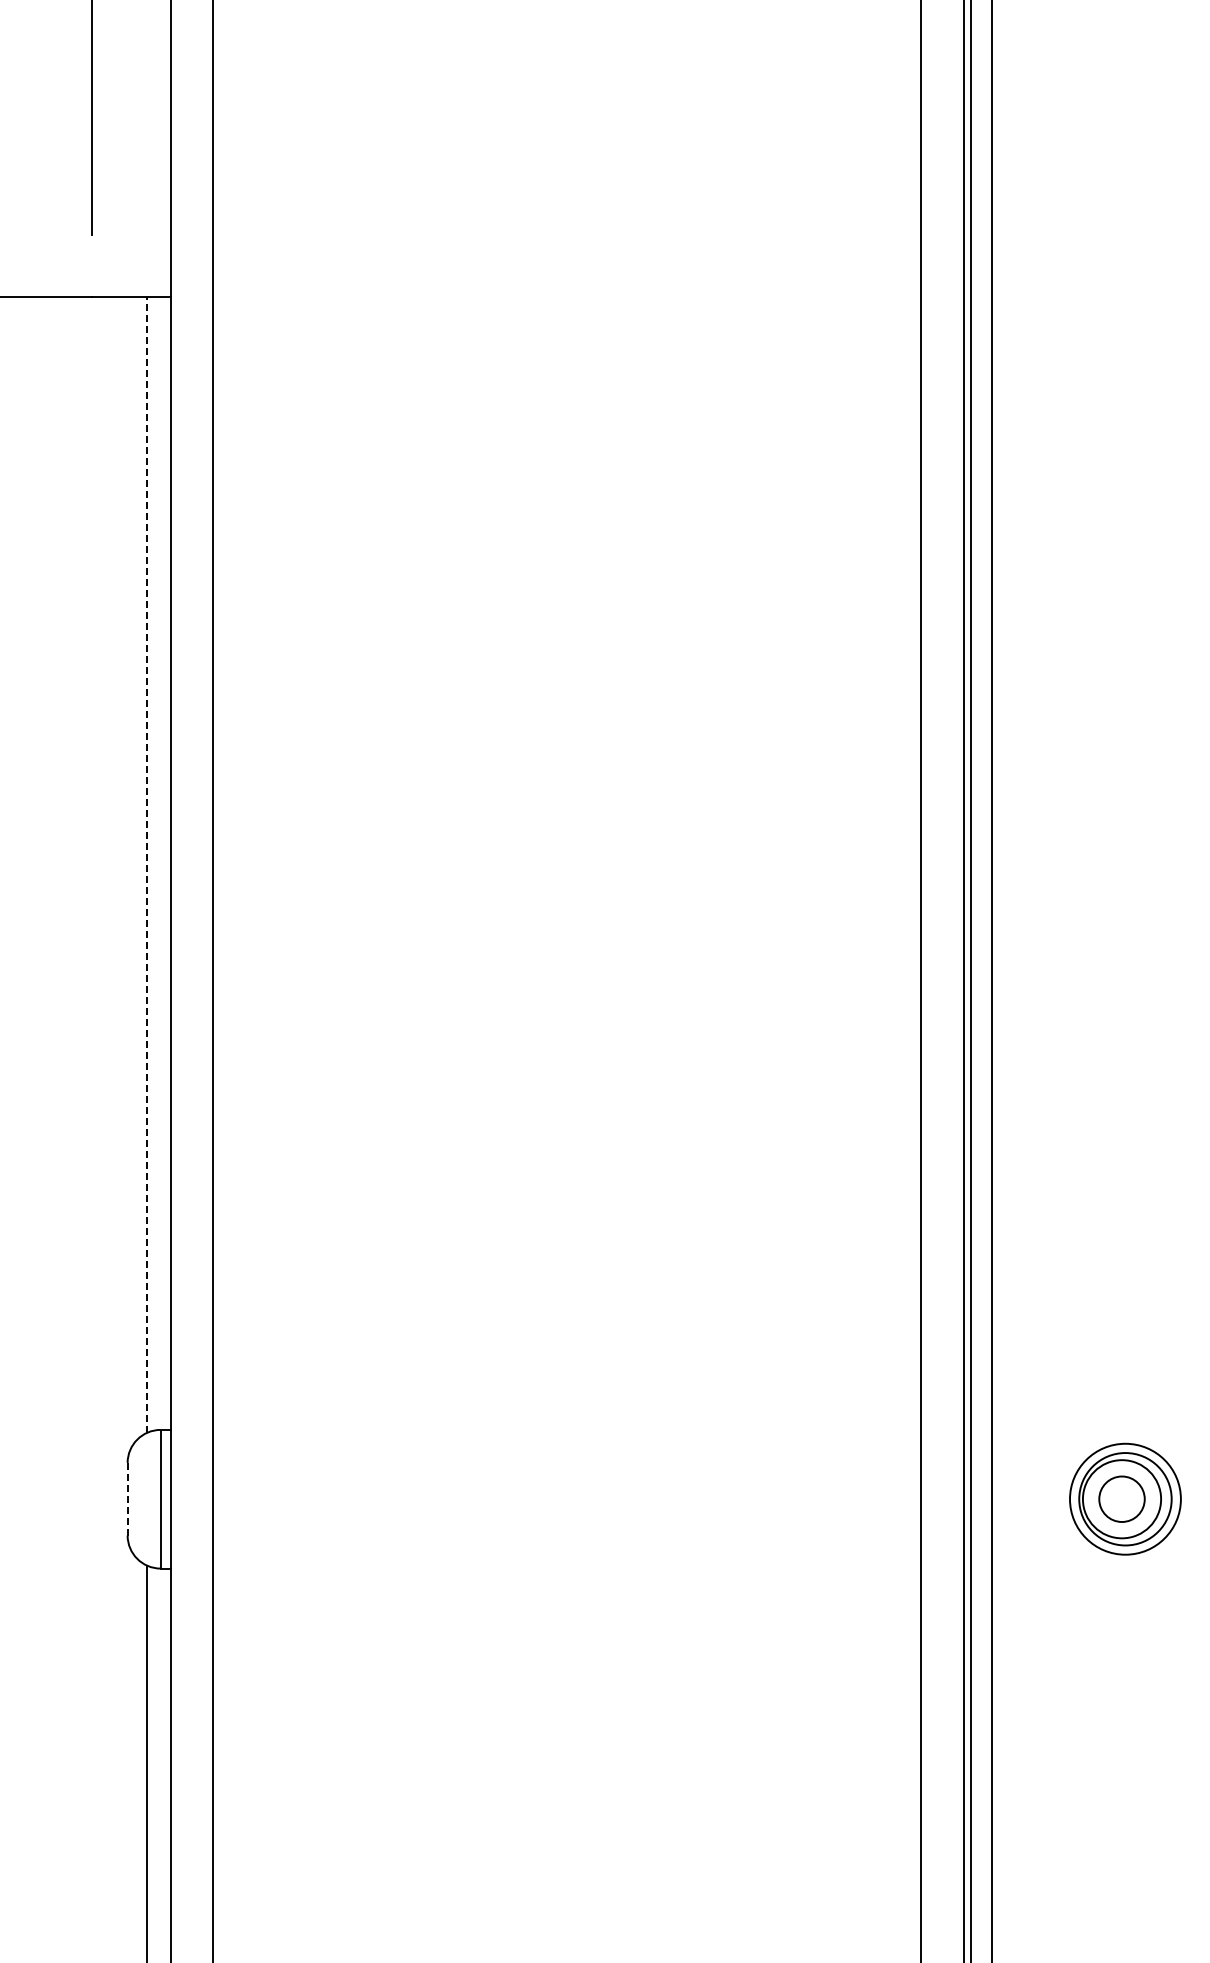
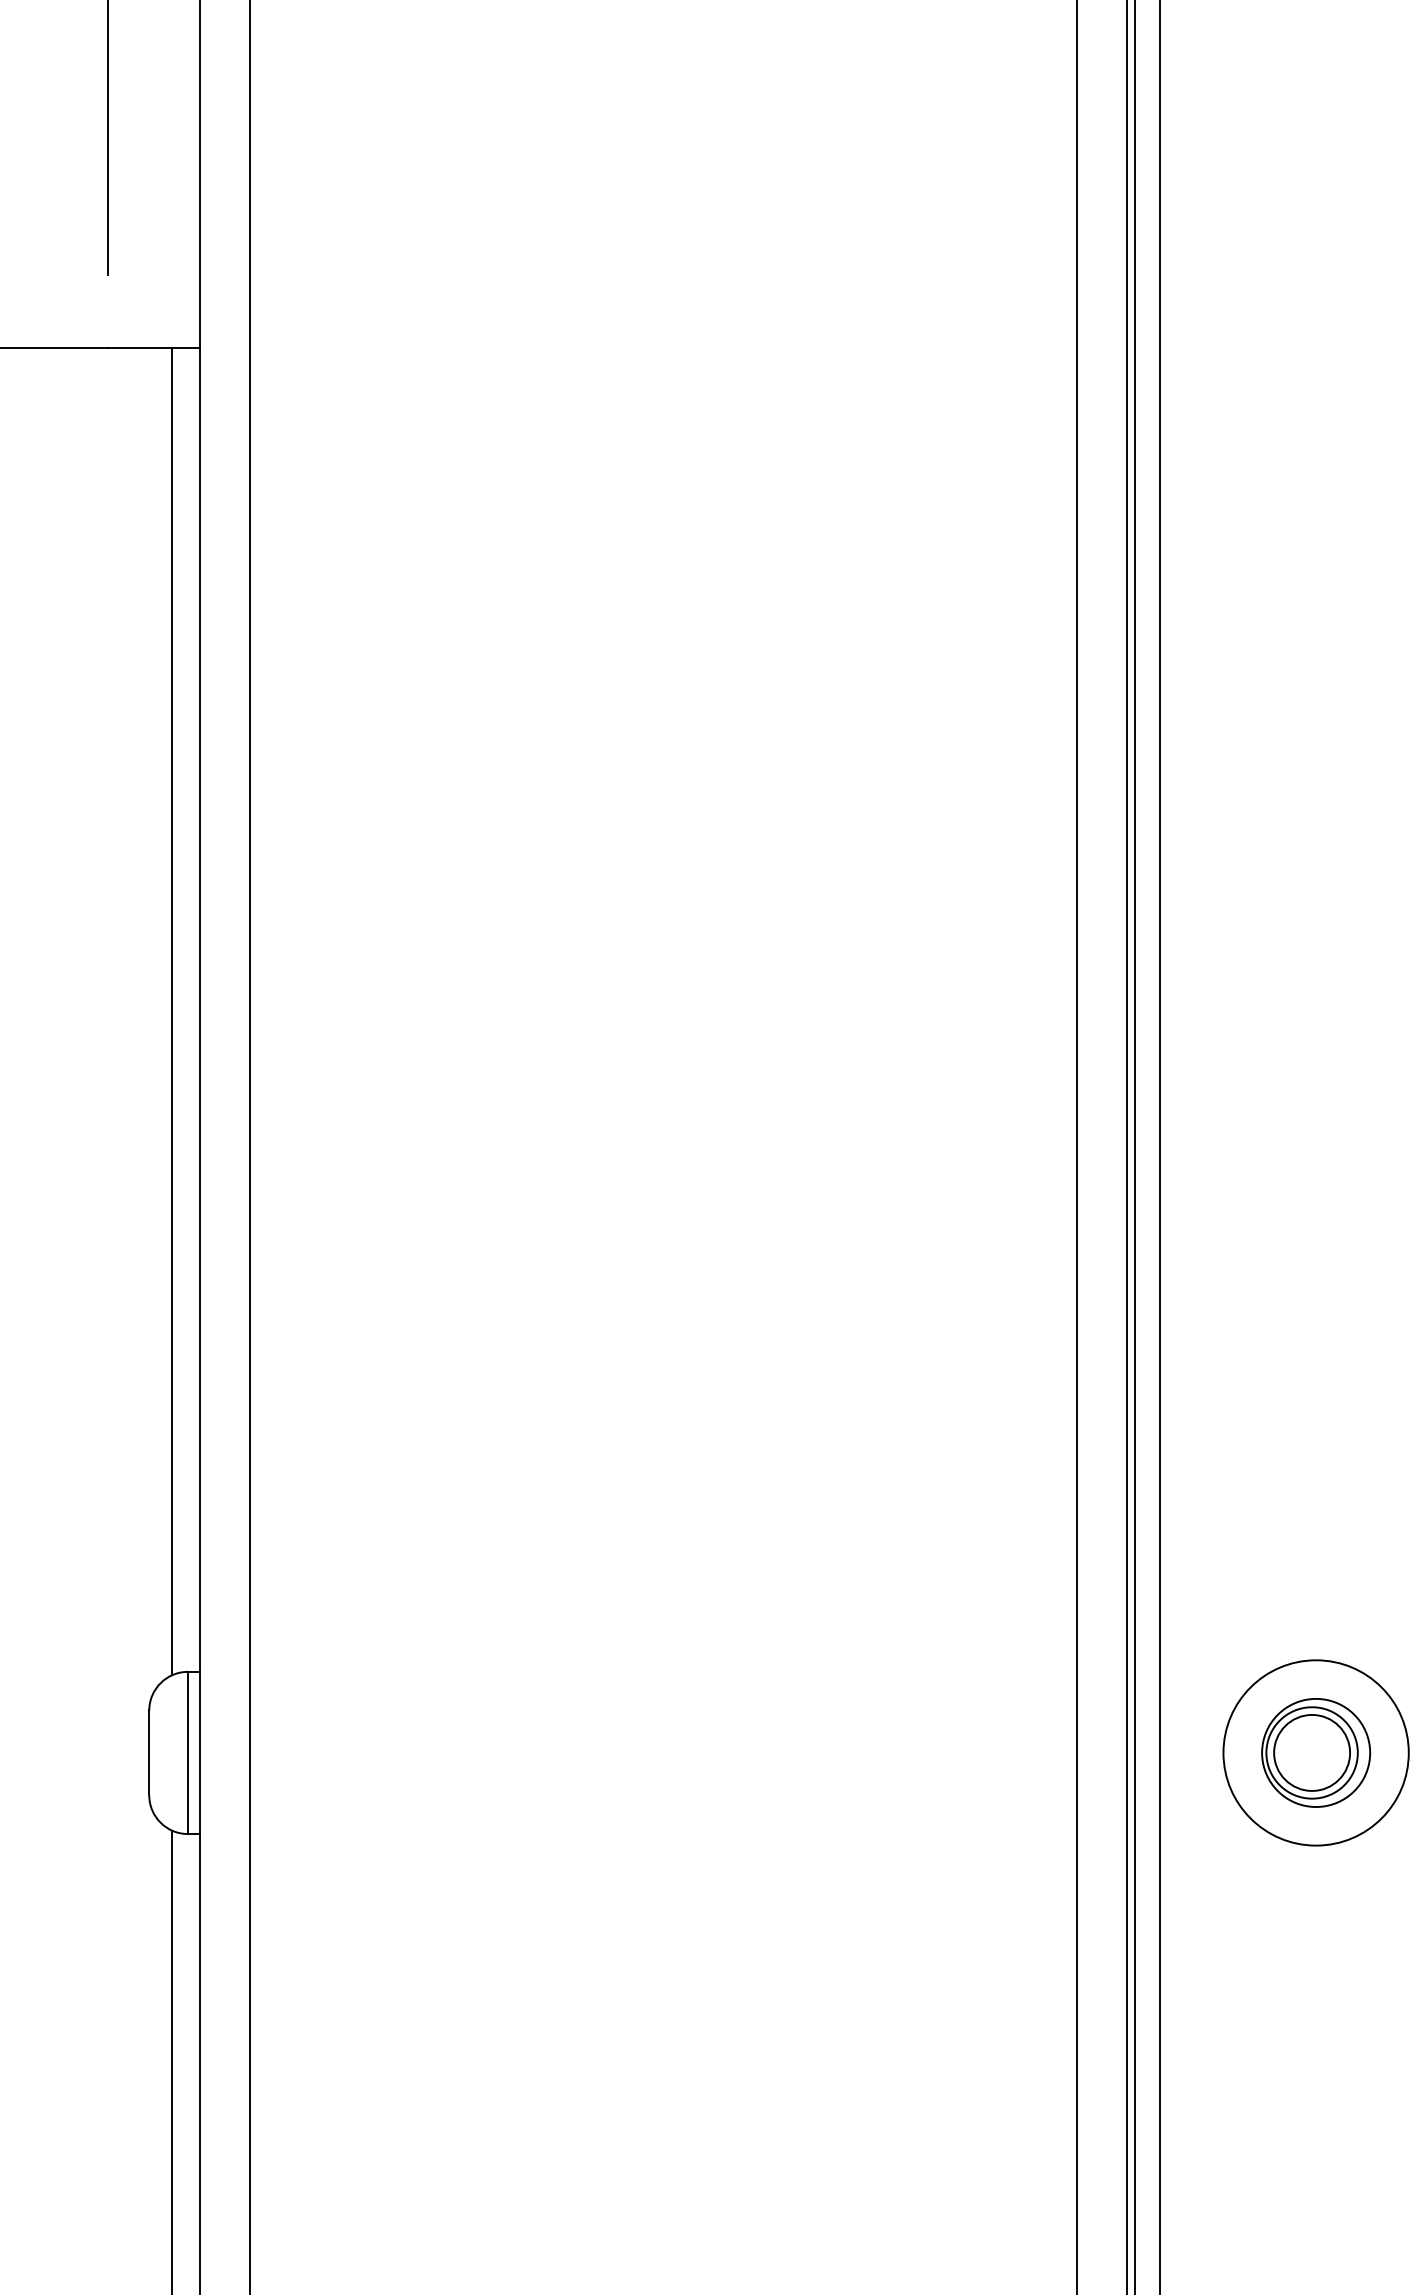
line: (147, 865) -> (172, 1011), dashed -> solid
line: (127, 1498) -> (149, 1752), dashed -> solid
circle: (1121, 1498) -> (1311, 1752), size x1.43
circle: (1125, 1499) -> (1316, 1753), size x1.43

